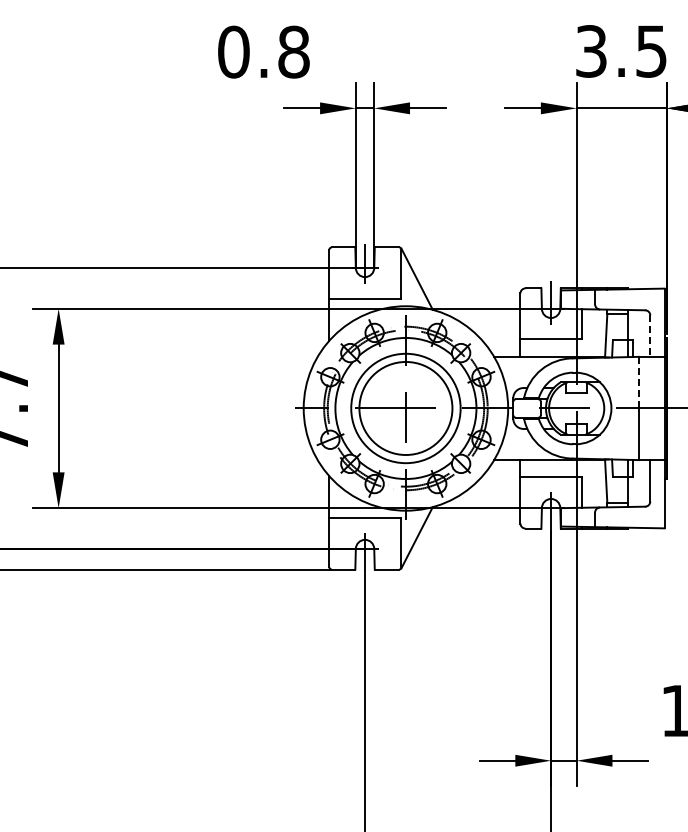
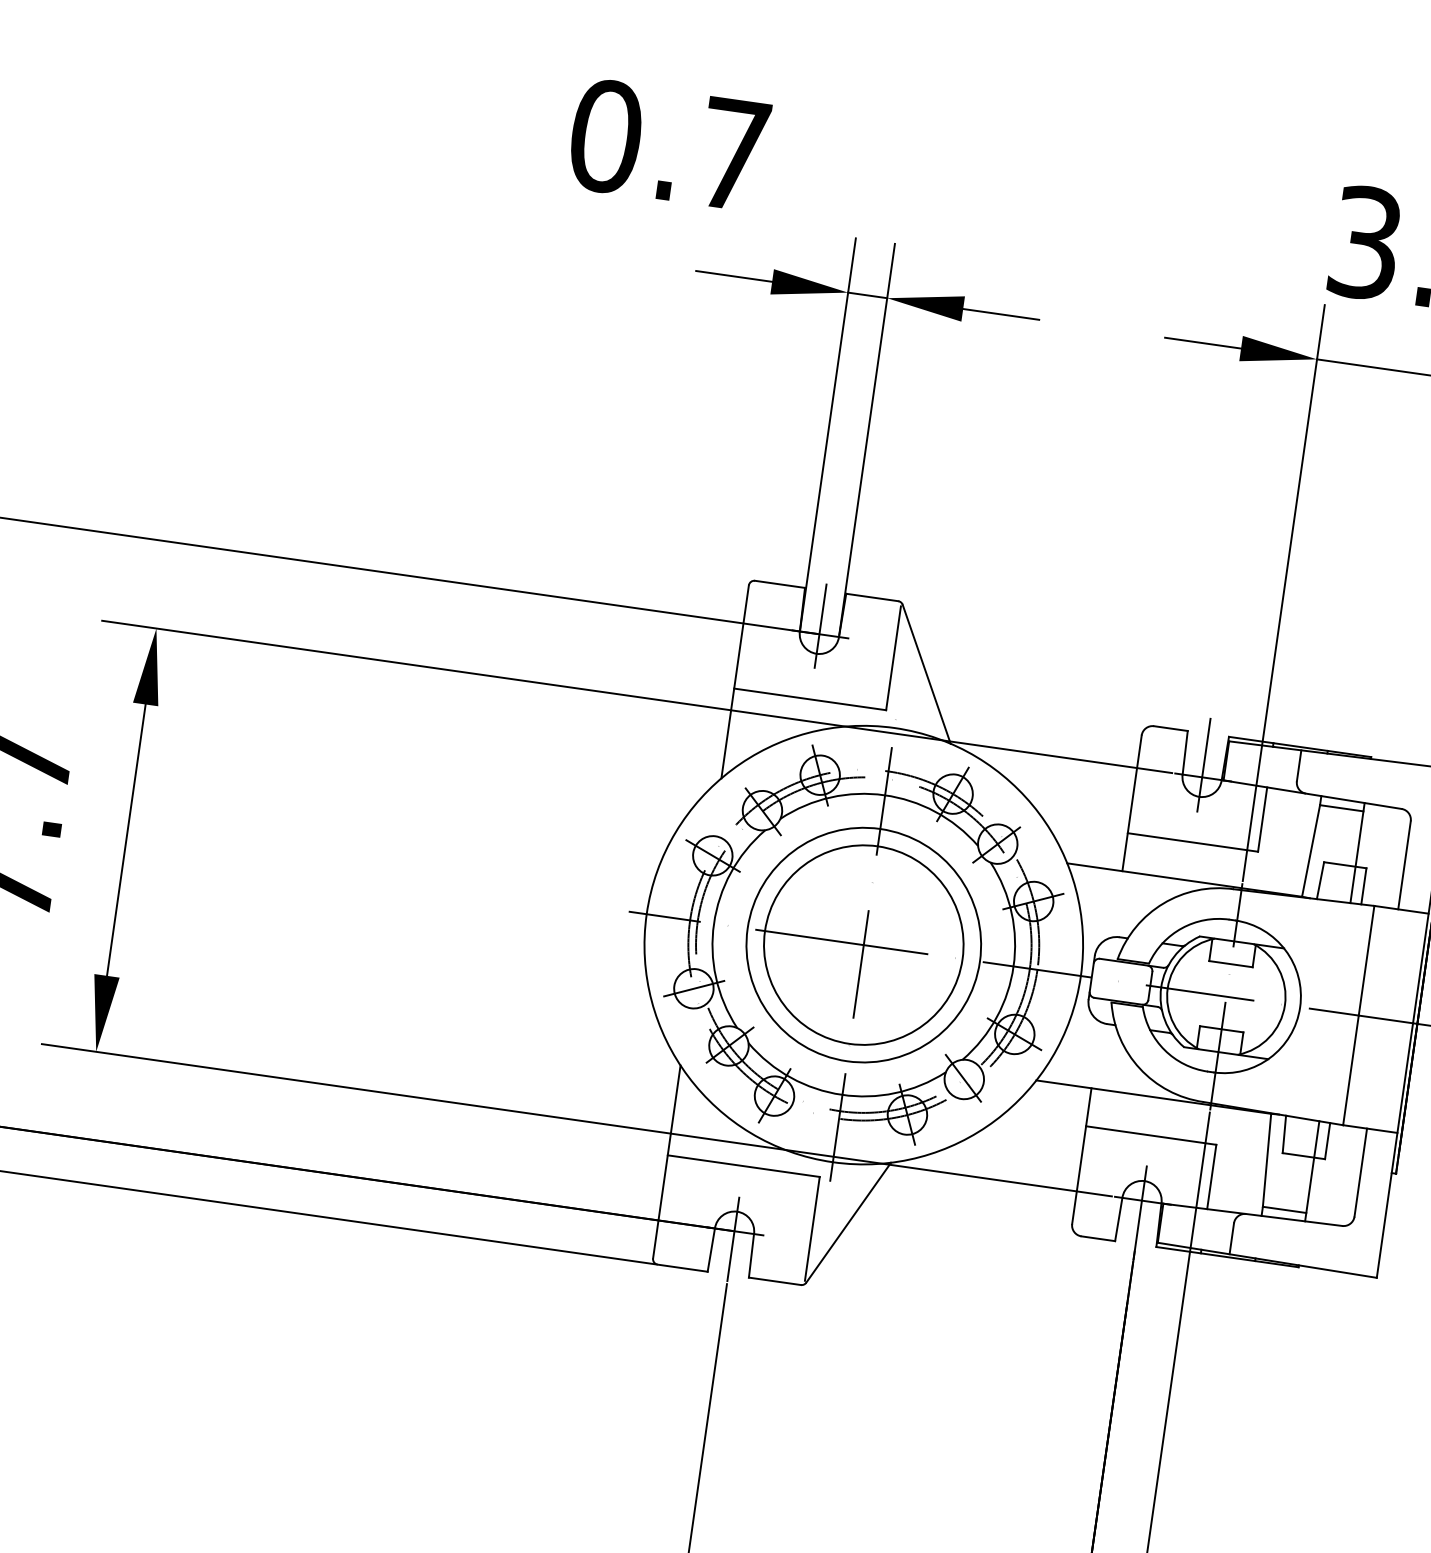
text: (293, 51) -> (732, 153), 0.8 -> 0.7
line: (650, 336) -> (1404, 866), dashed -> solid
line: (639, 382) -> (1367, 960), dashed -> solid

